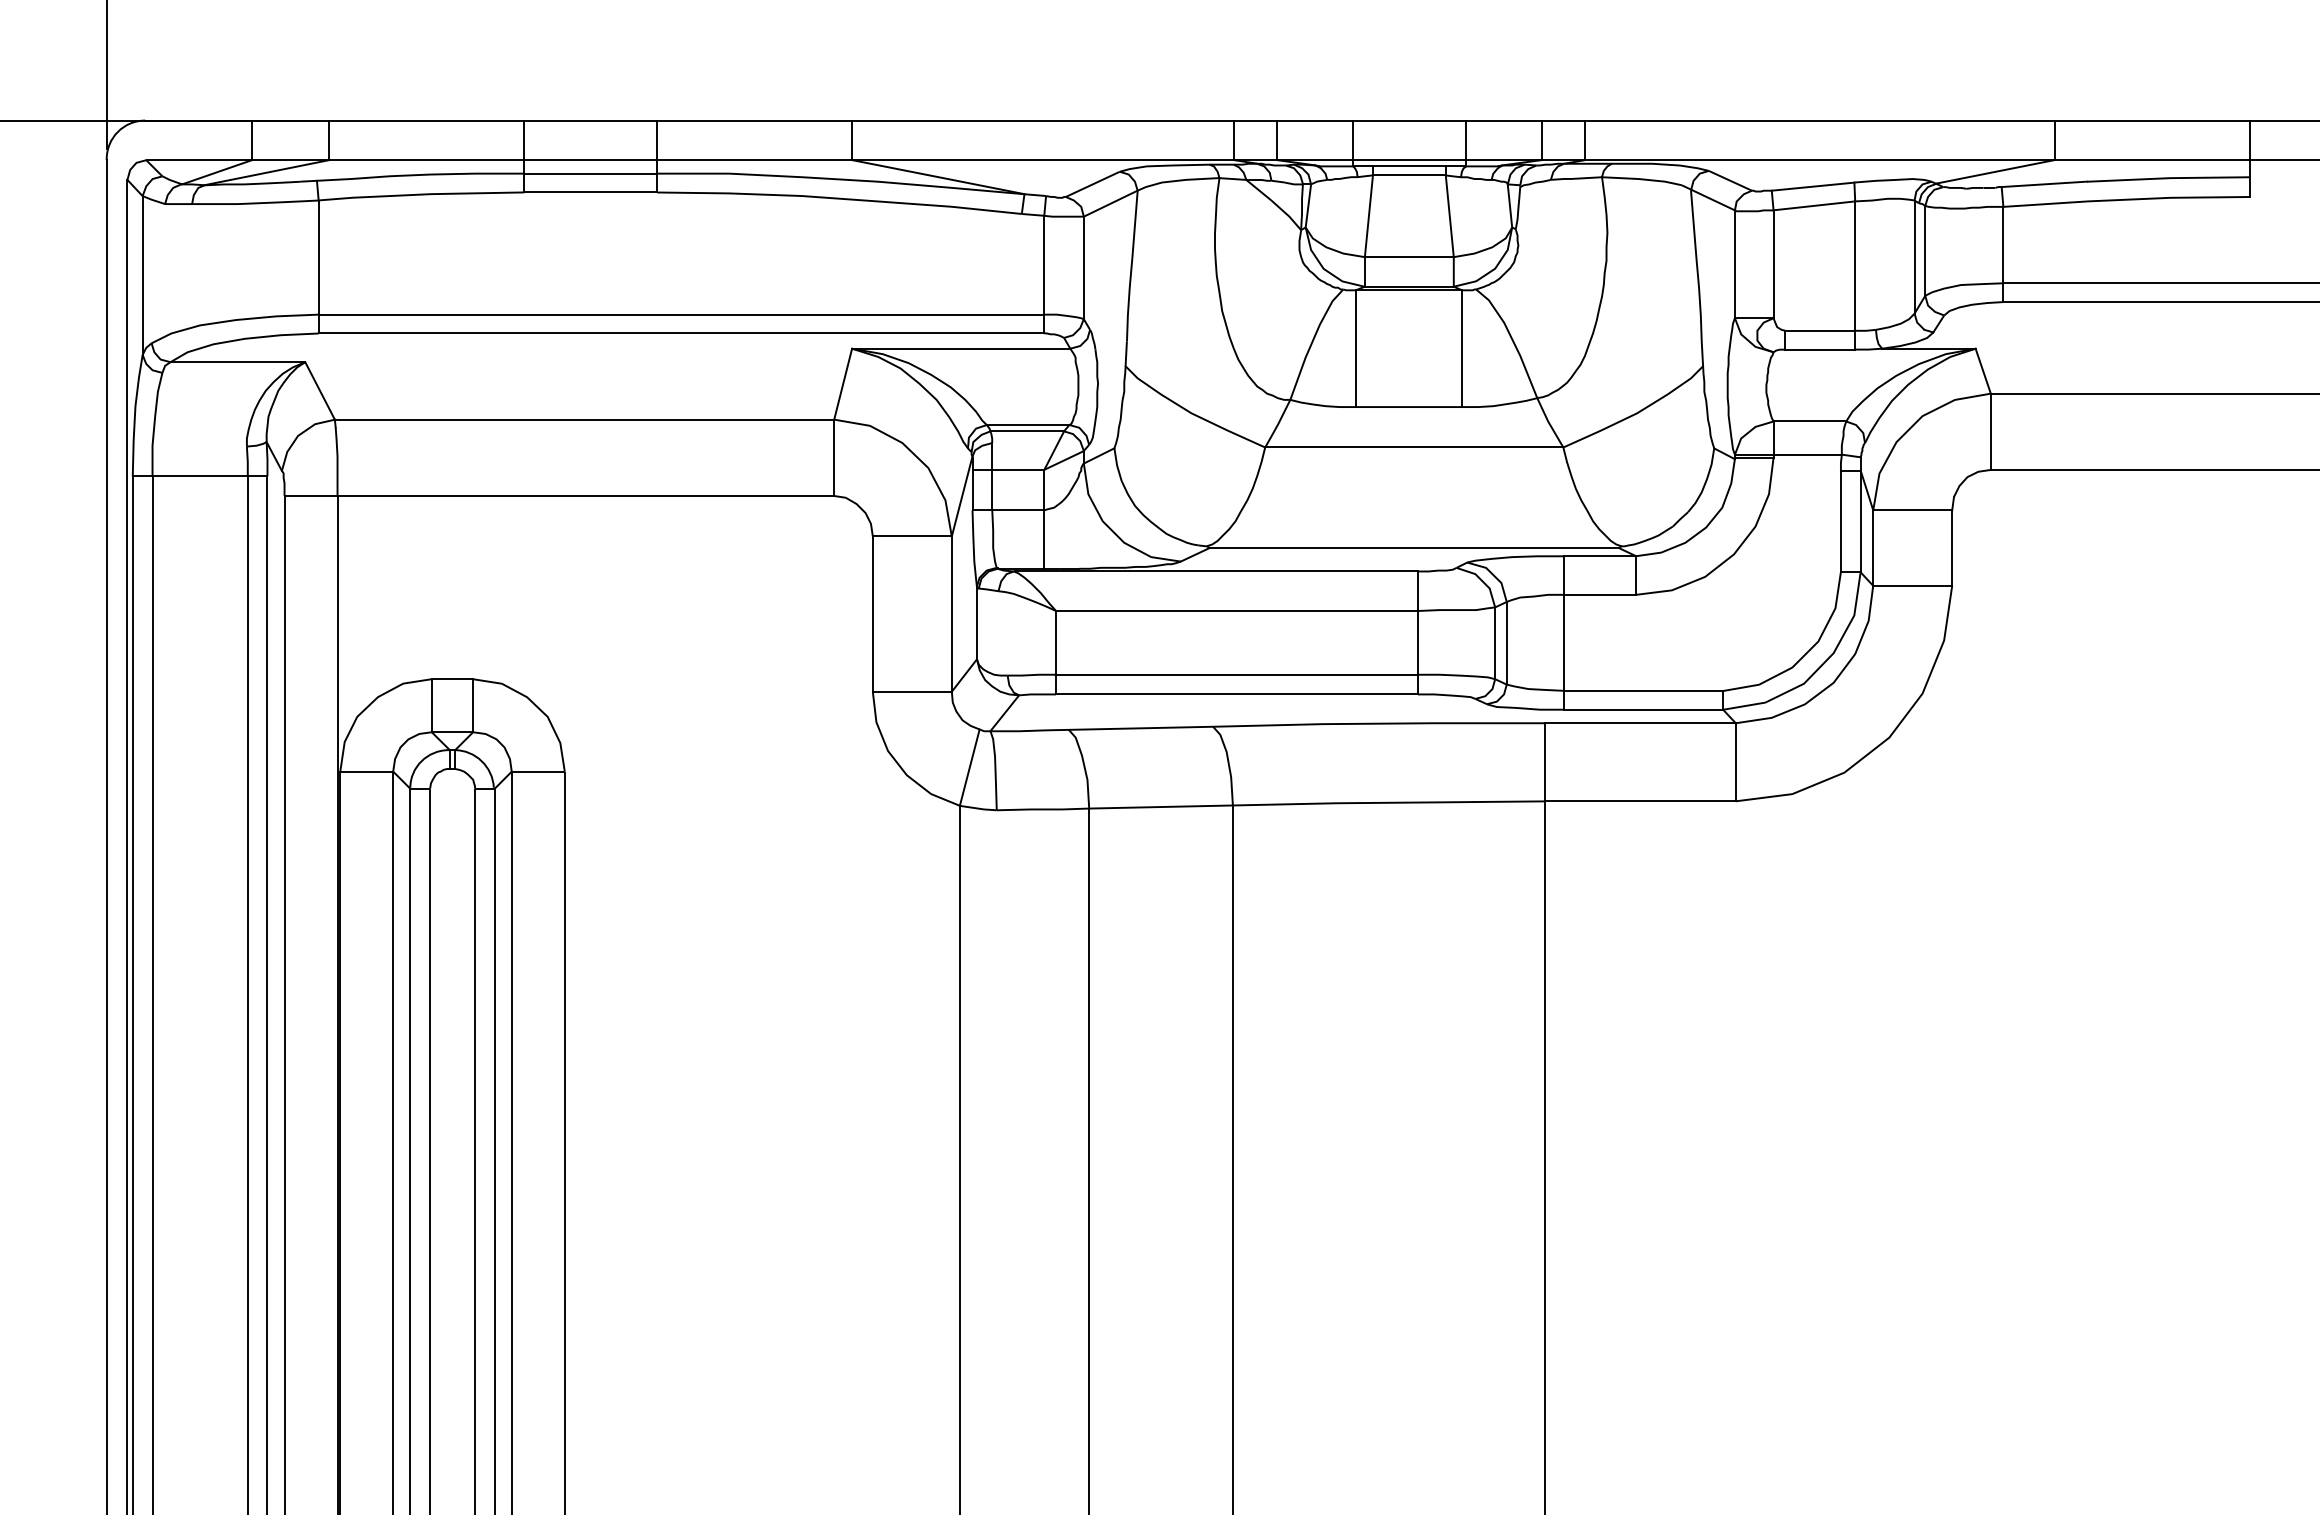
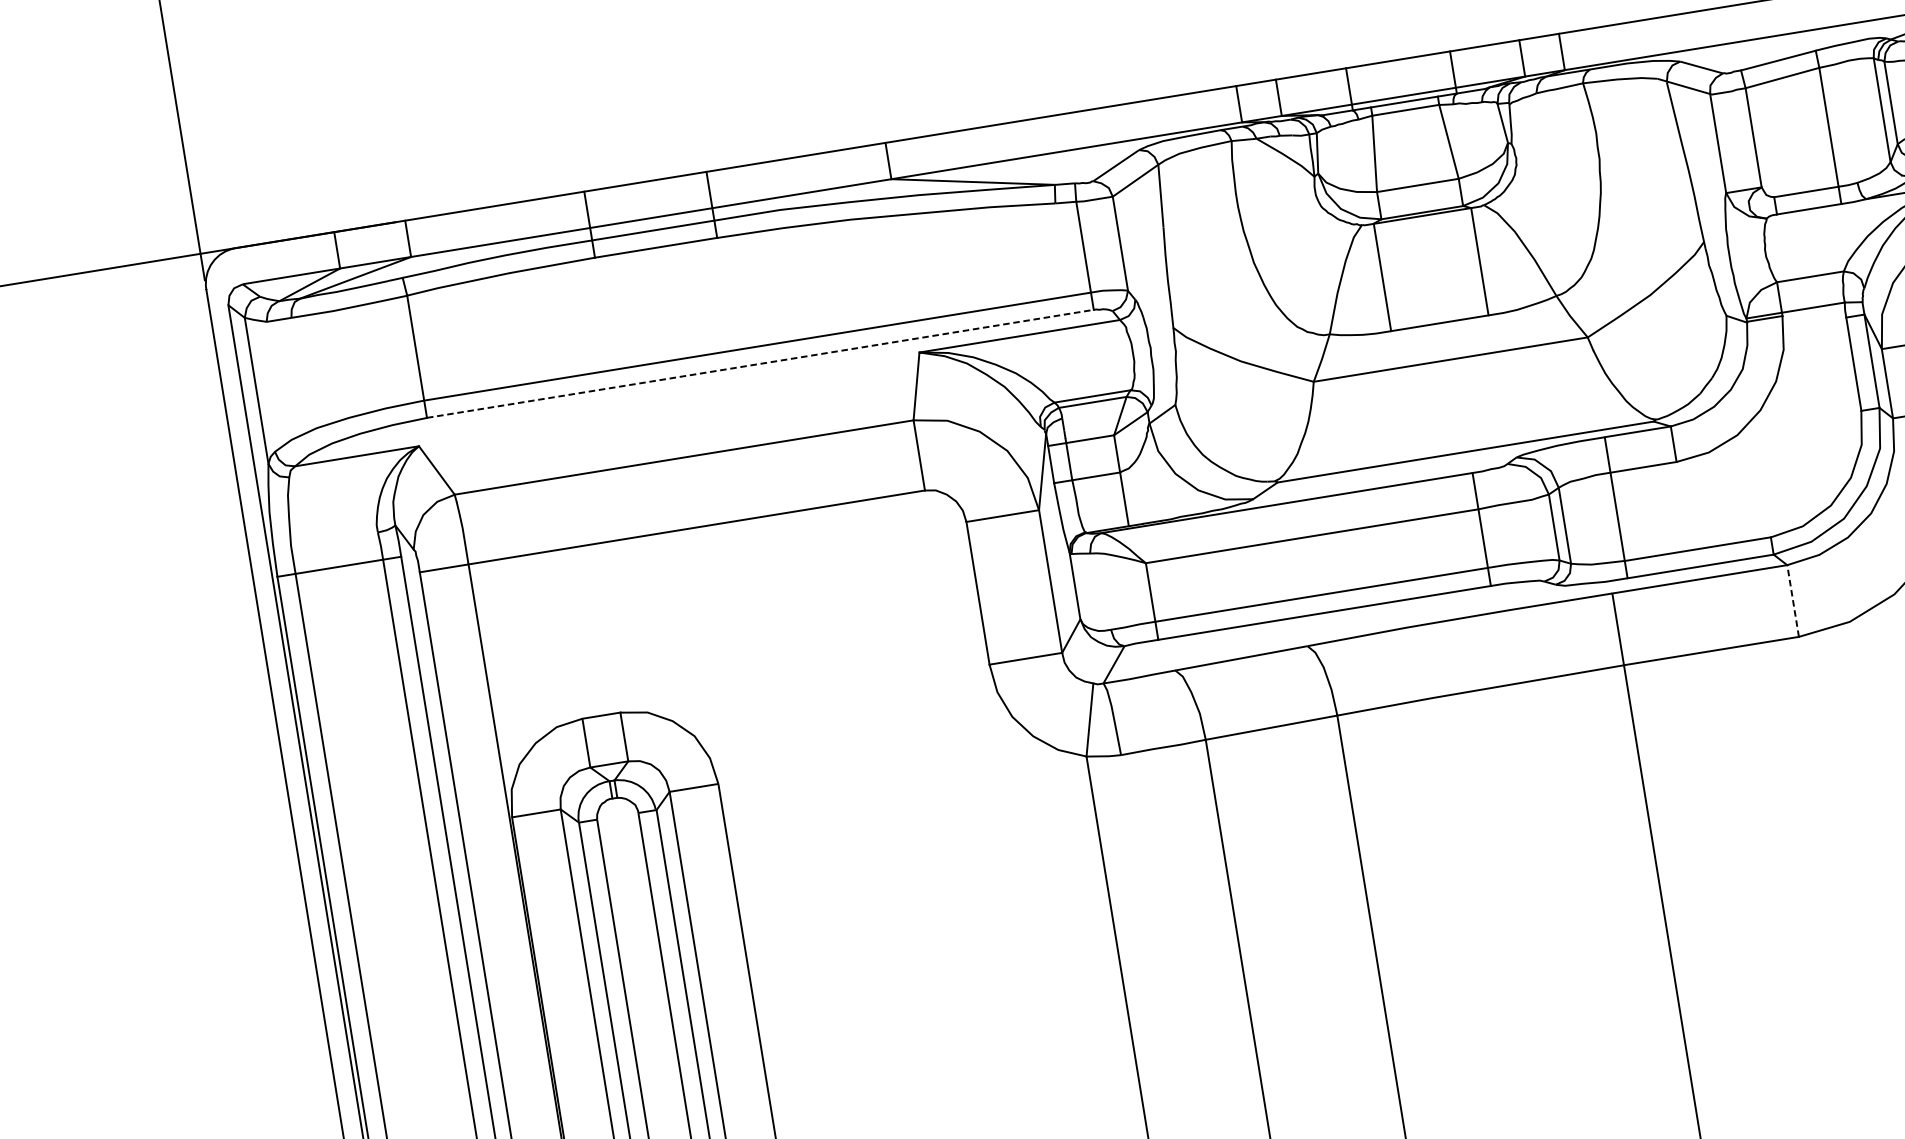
line: (681, 333) -> (760, 363), solid -> dashed
line: (1735, 761) -> (1792, 600), solid -> dashed

